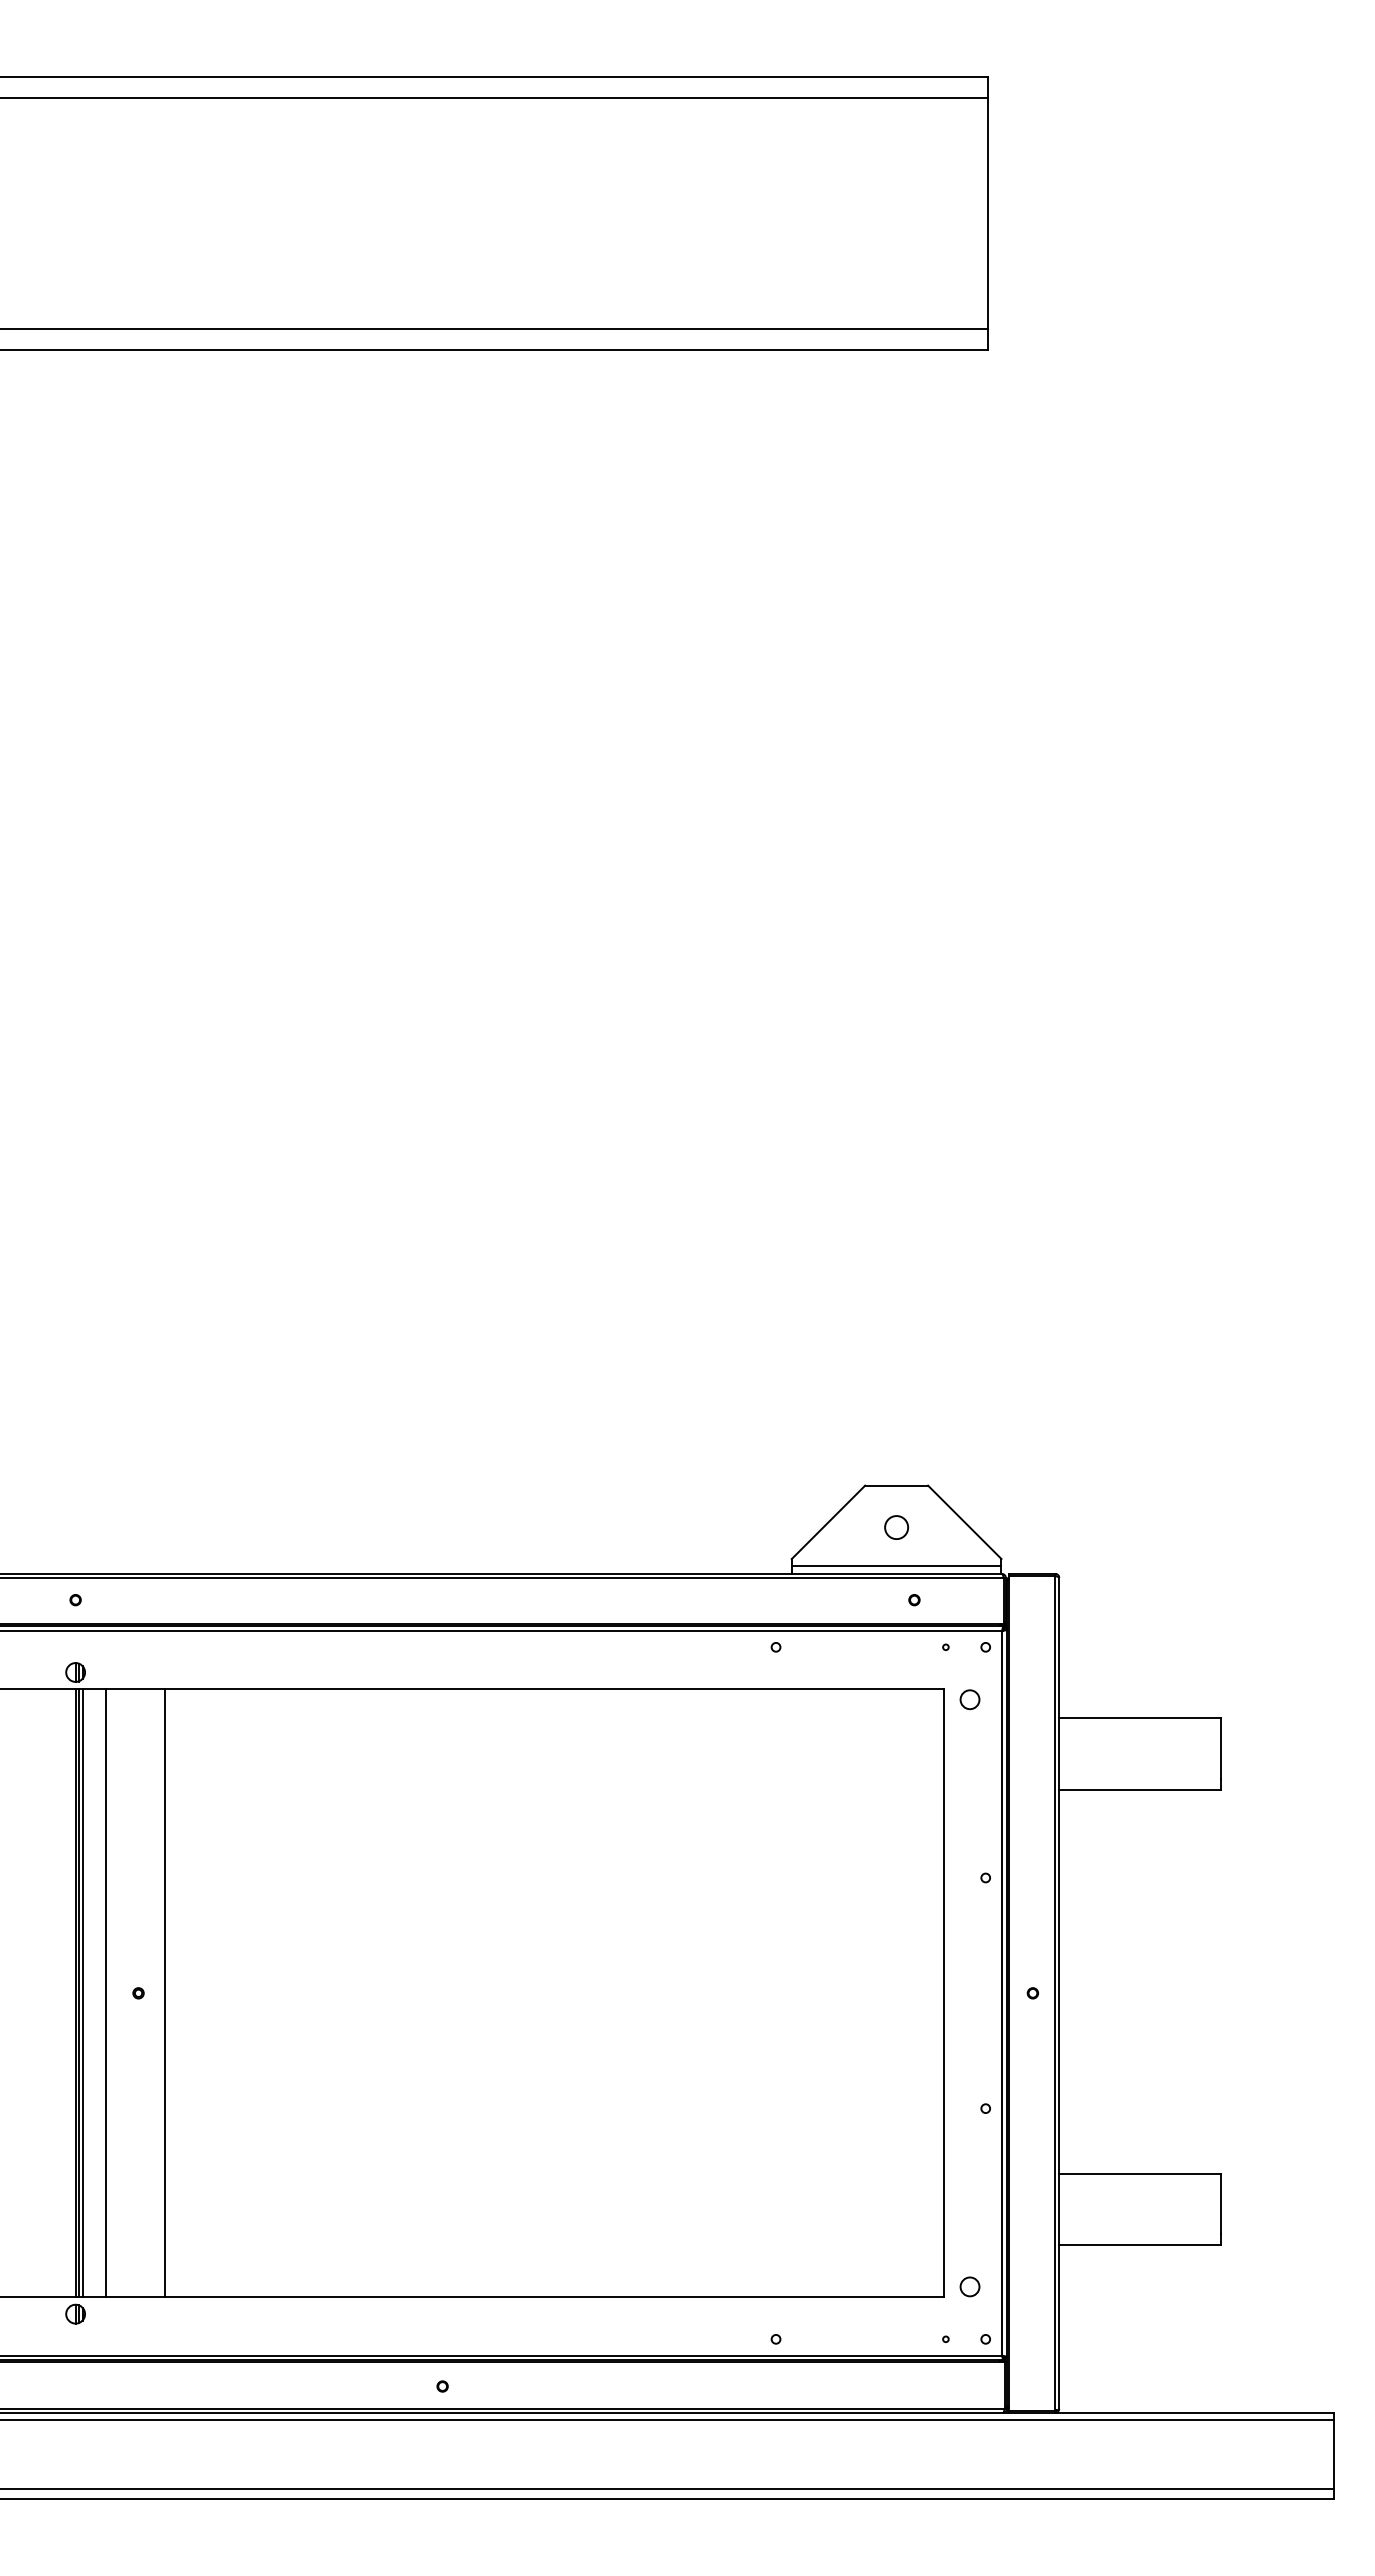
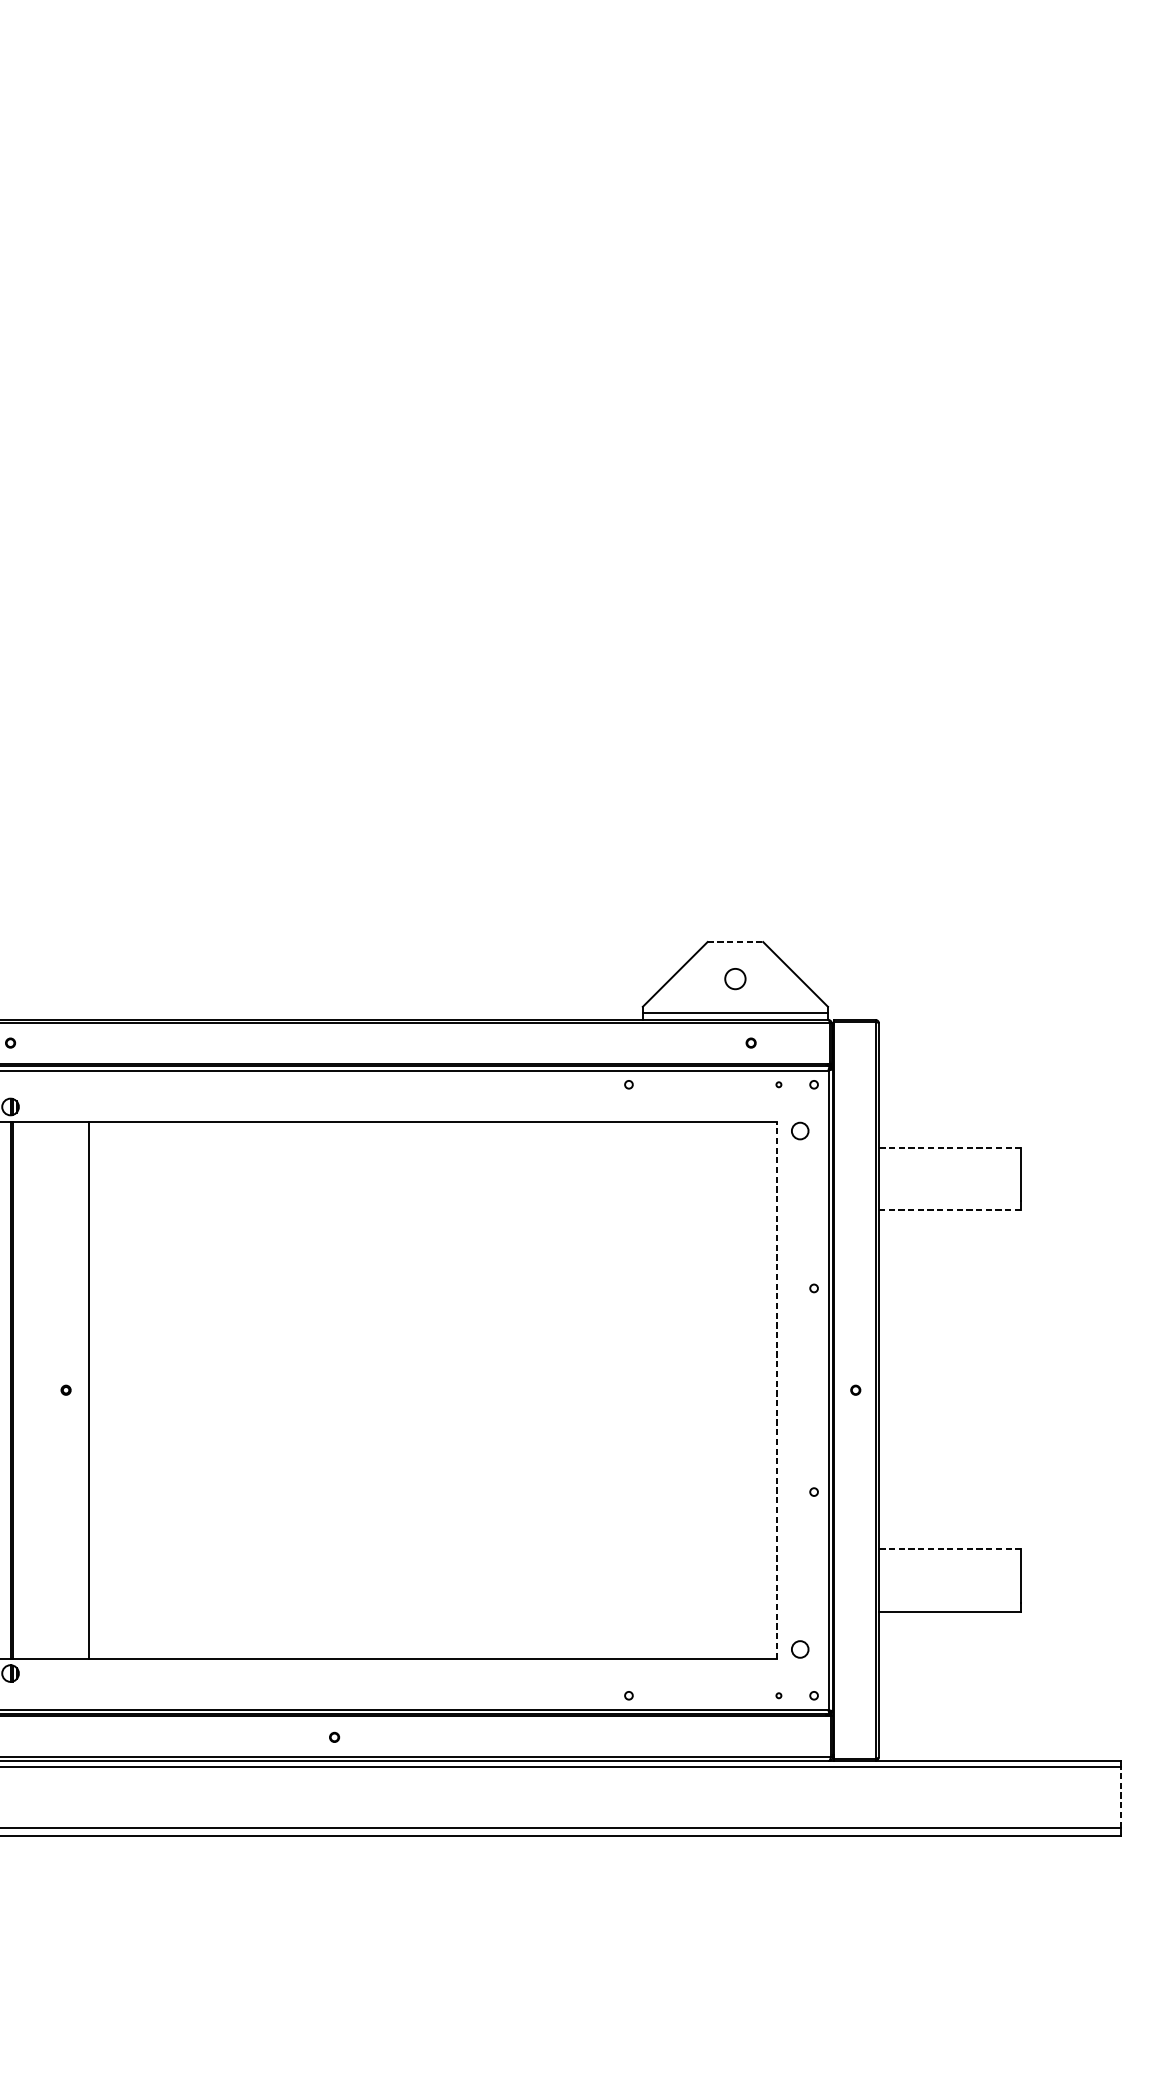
line: (897, 1485) -> (736, 941), solid -> dashed
line: (1139, 1718) -> (949, 1147), solid -> dashed
line: (1139, 1789) -> (949, 1210), solid -> dashed
line: (943, 1992) -> (776, 1389), solid -> dashed
line: (82, 1993) -> (16, 1390), removed
line: (106, 1993) -> (37, 1390), removed
line: (1139, 2173) -> (949, 1549), solid -> dashed
line: (1333, 2454) -> (1121, 1797), solid -> dashed

